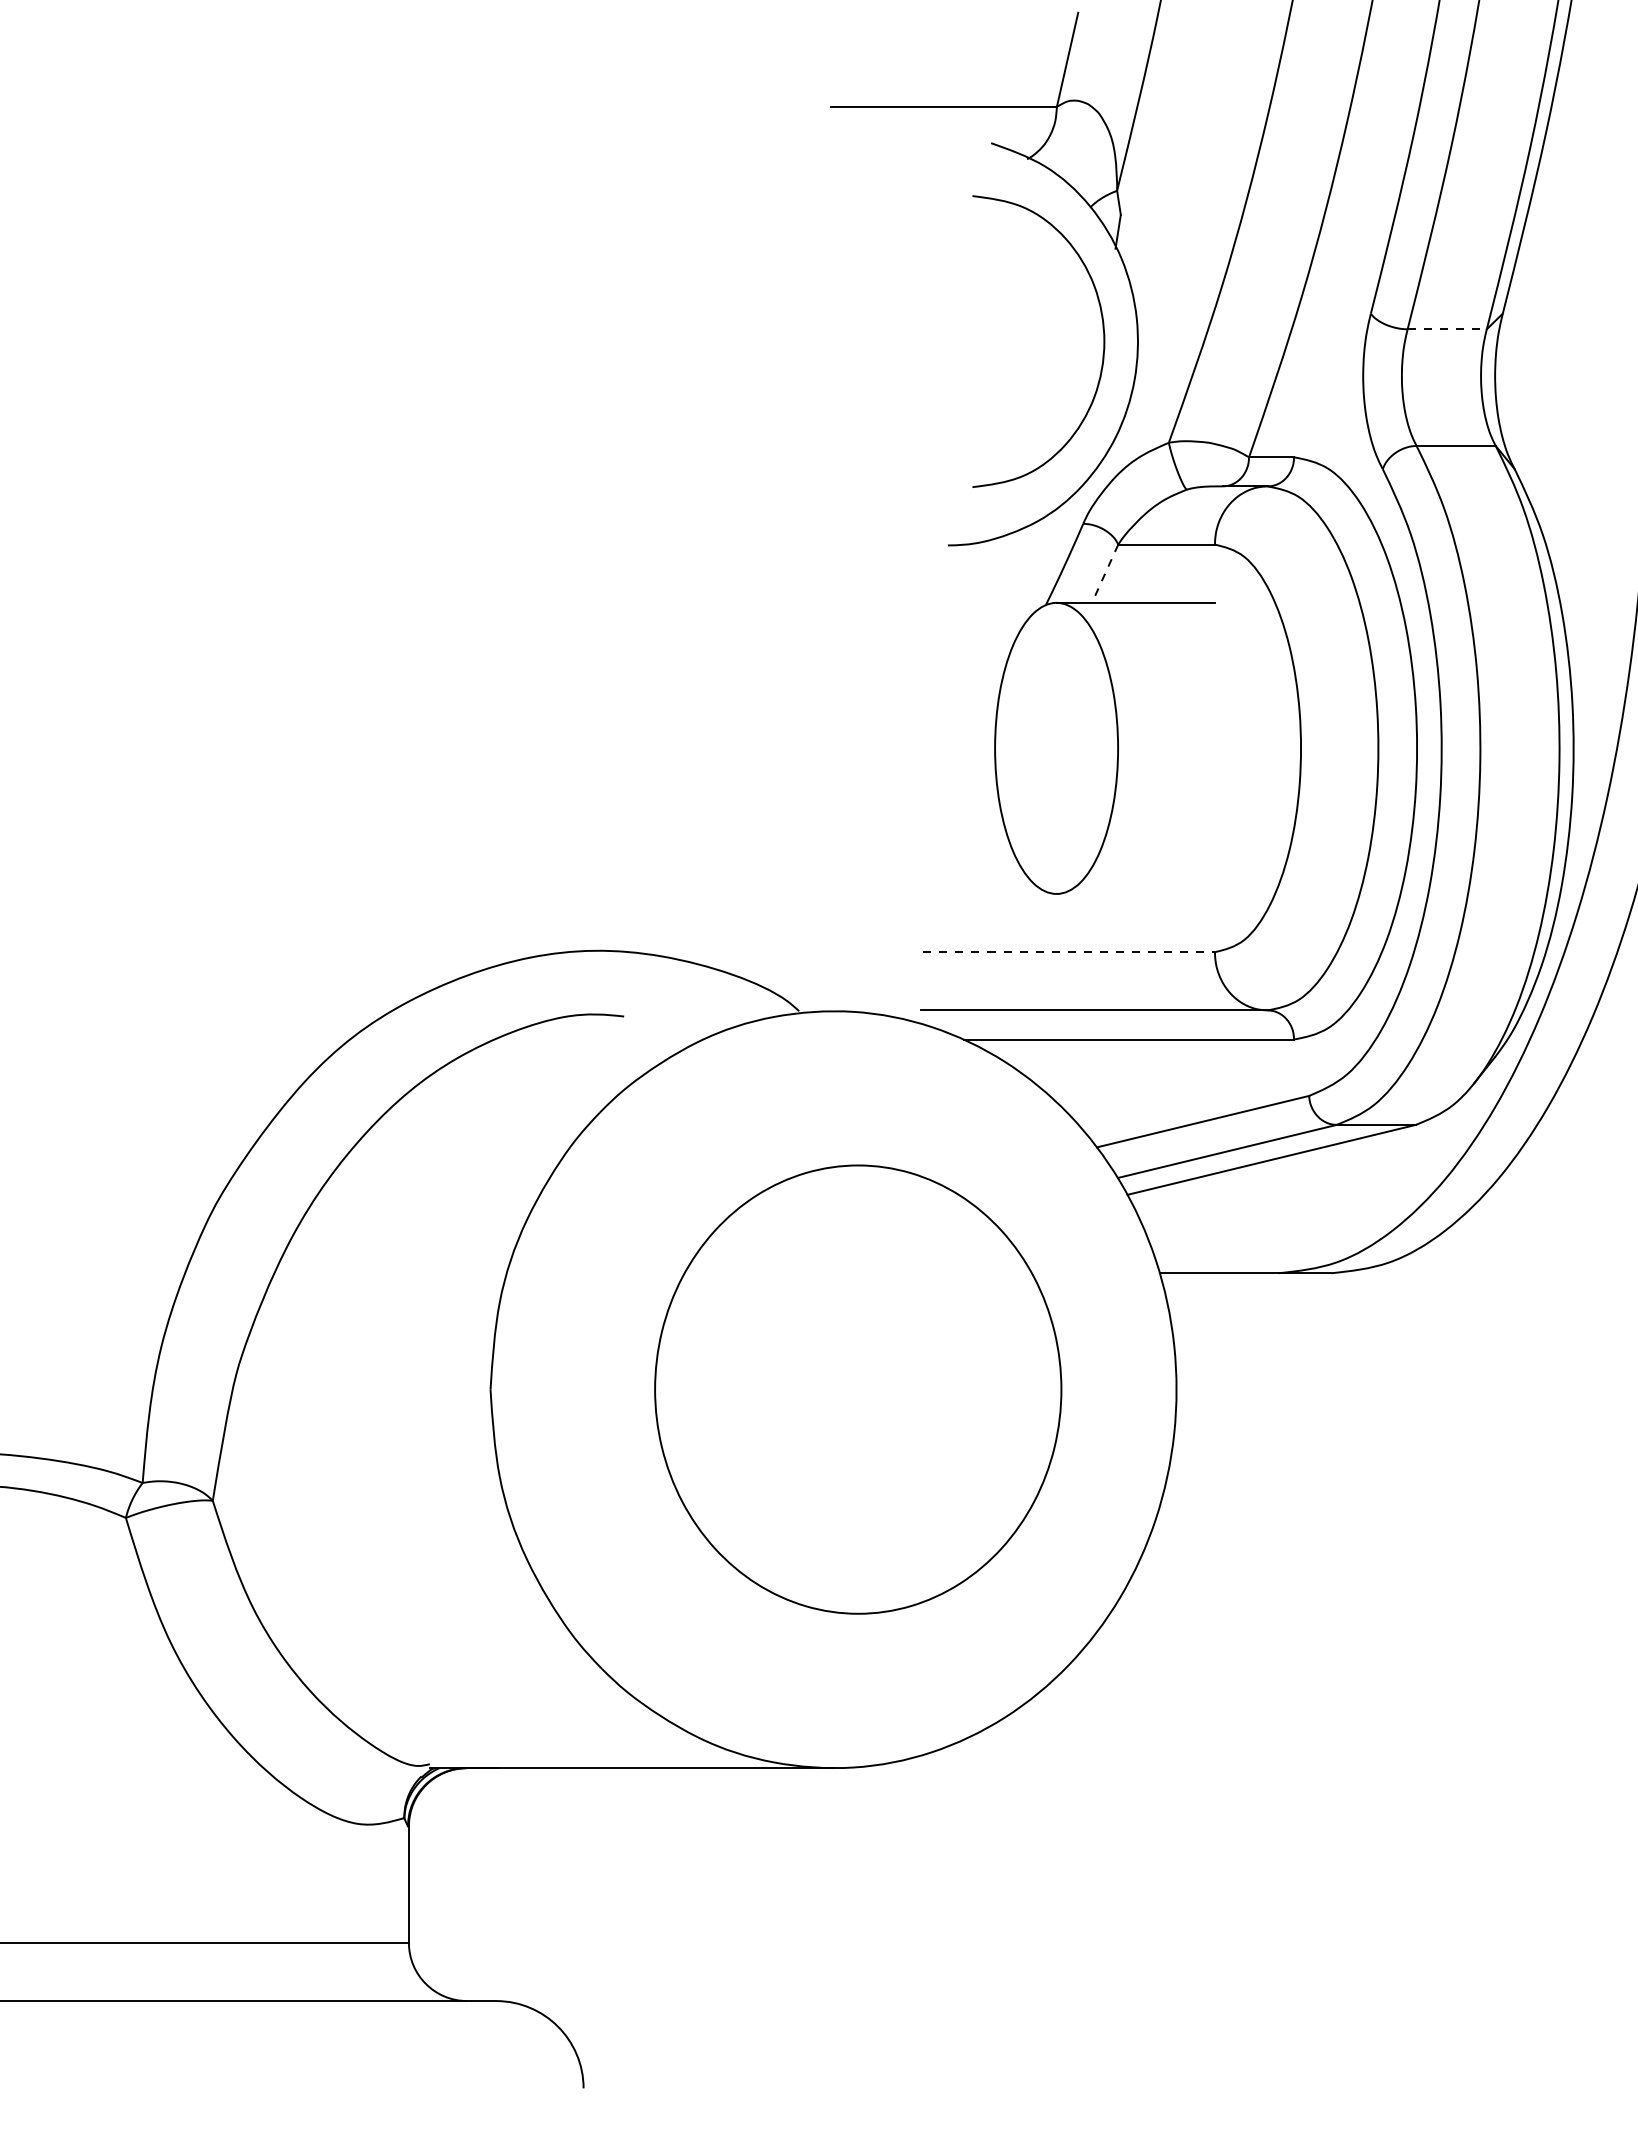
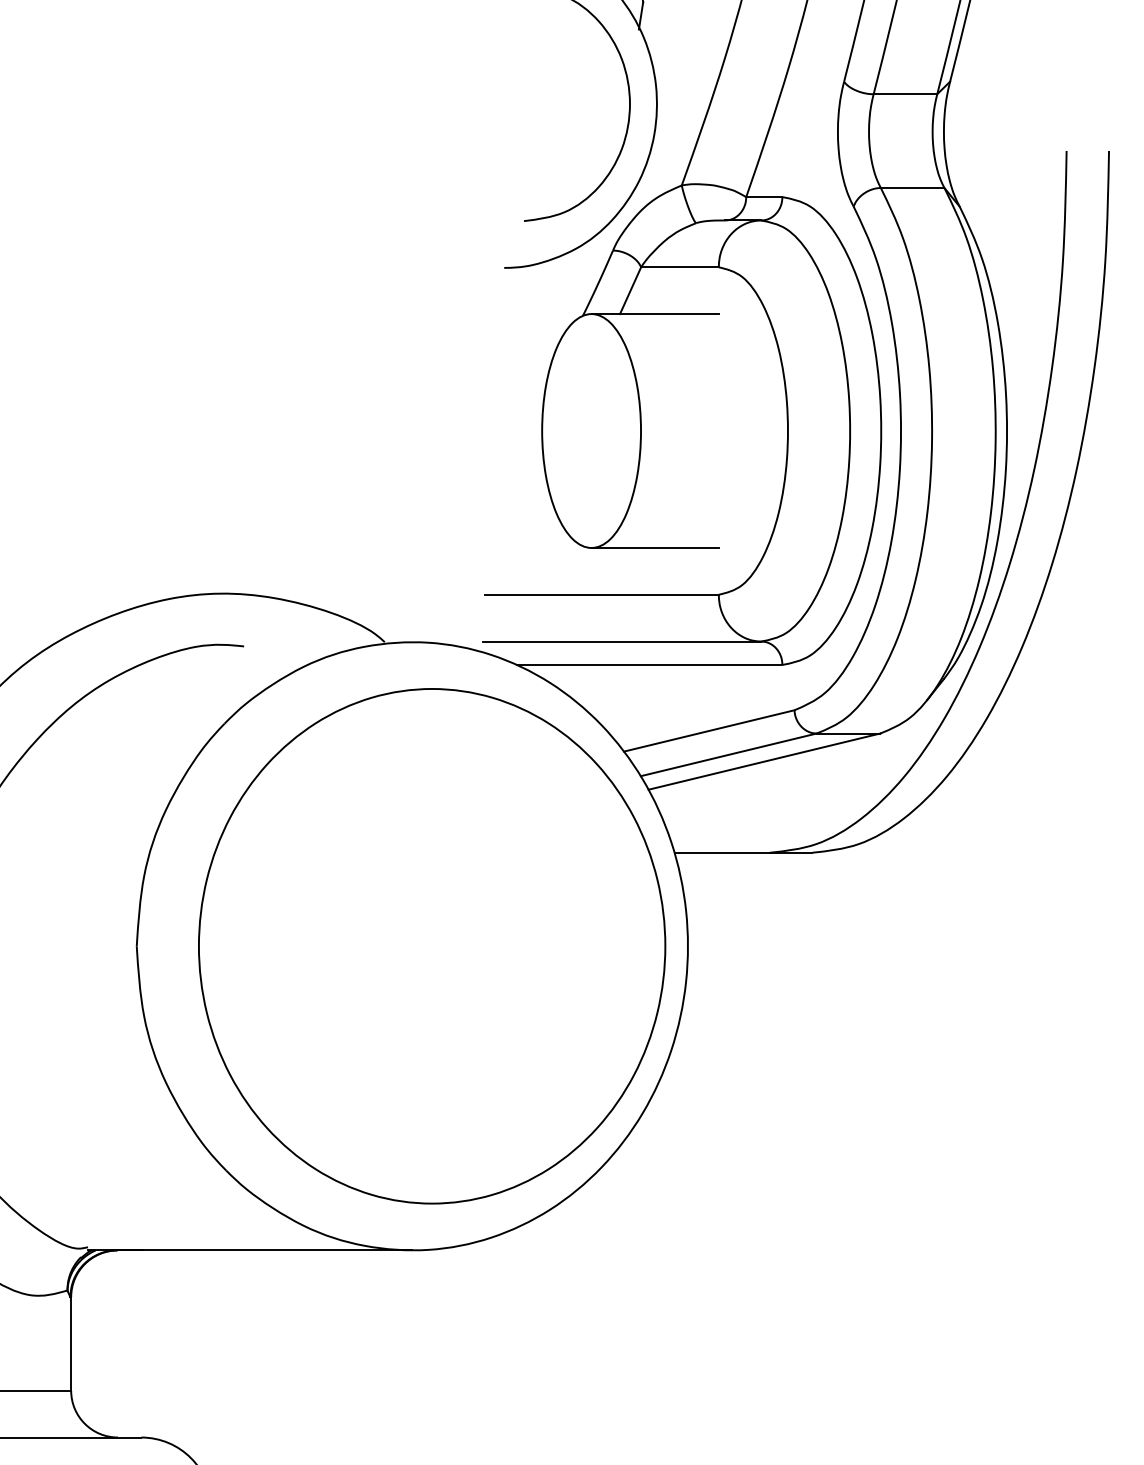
line: (1447, 329) -> (905, 94), dashed -> solid
line: (1105, 573) -> (630, 290), dashed -> solid
line: (1135, 893) -> (654, 547), added
line: (1069, 952) -> (601, 595), dashed -> solid
part: (858, 1389) -> (432, 946), size x1.43

